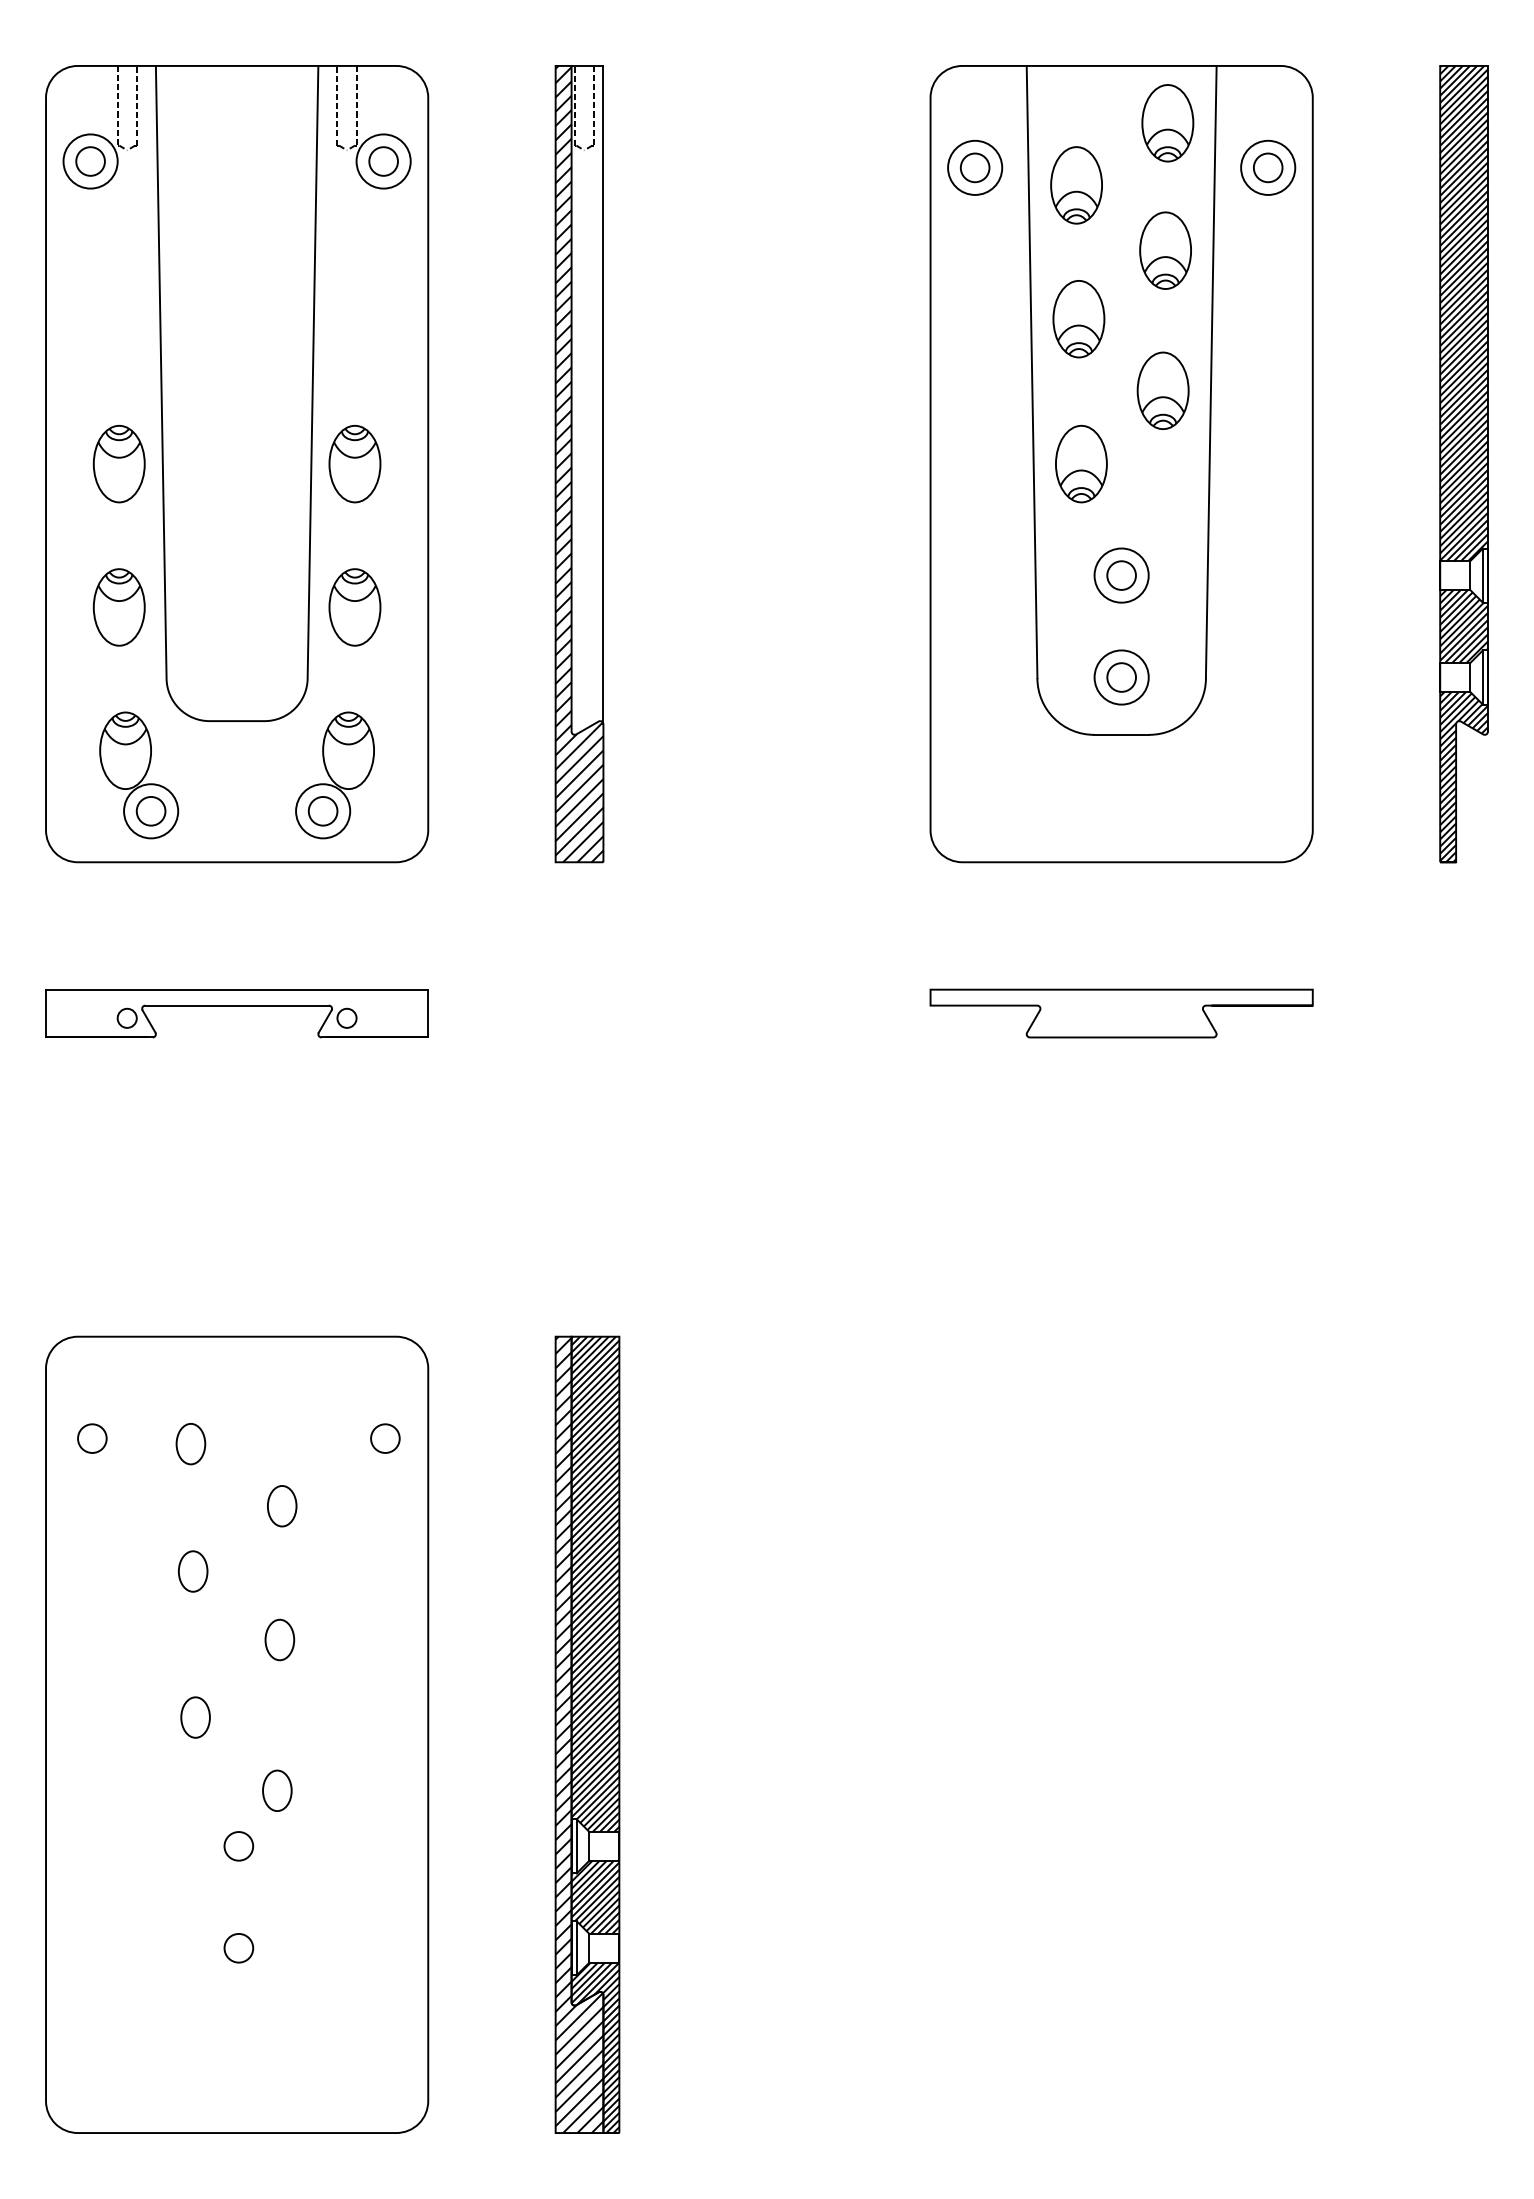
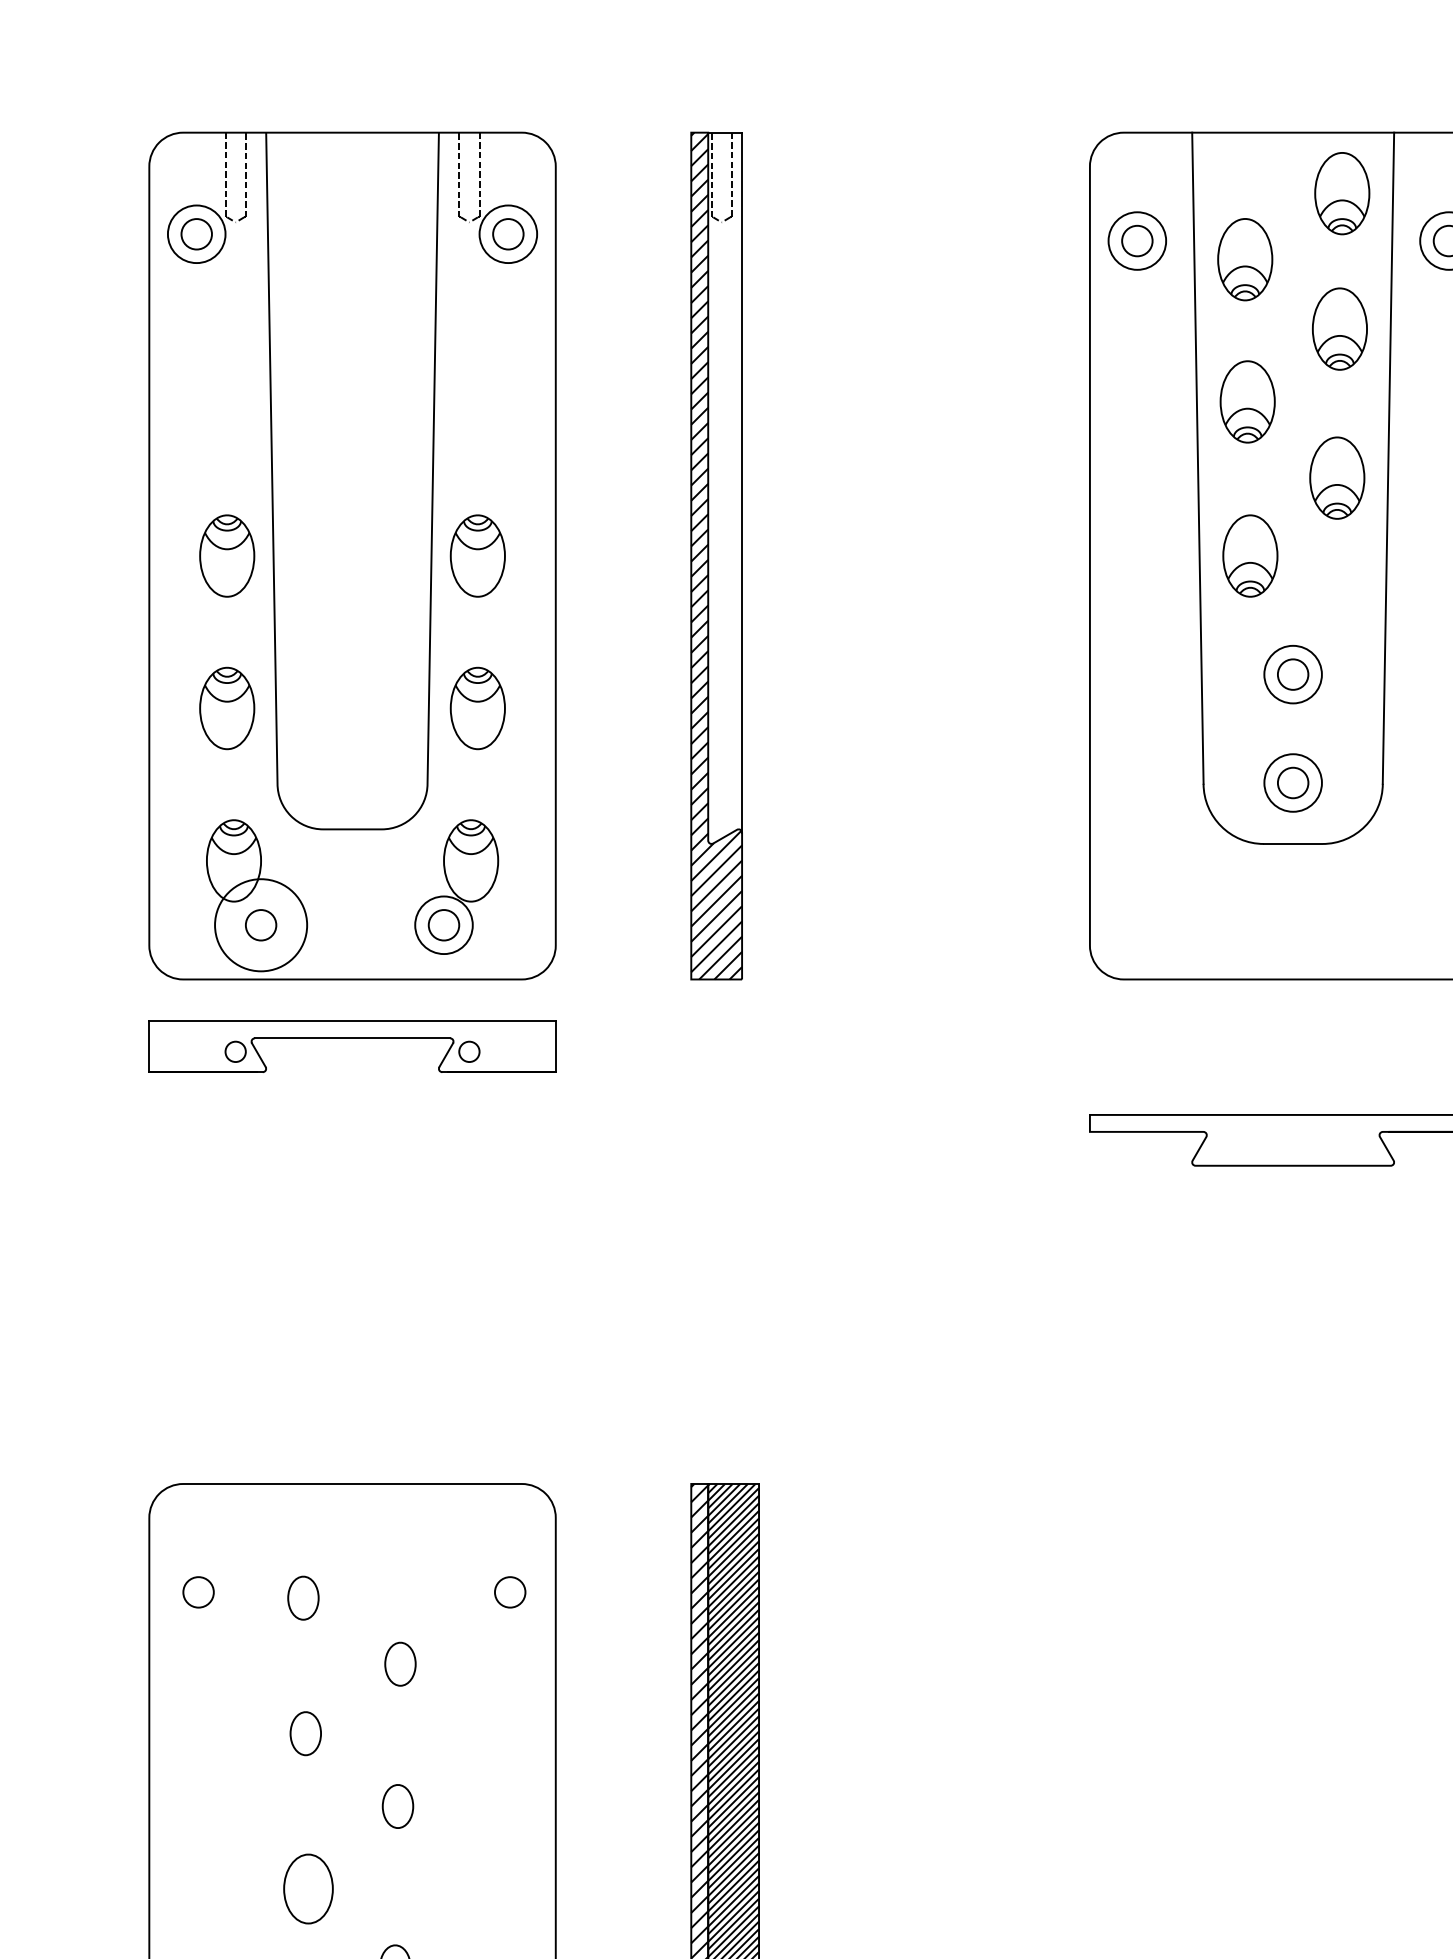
circle: (151, 811) -> (261, 925), size x1.6
part: (236, 1006) -> (351, 1039), moved
part: (195, 1717) -> (308, 1888), size x1.6

